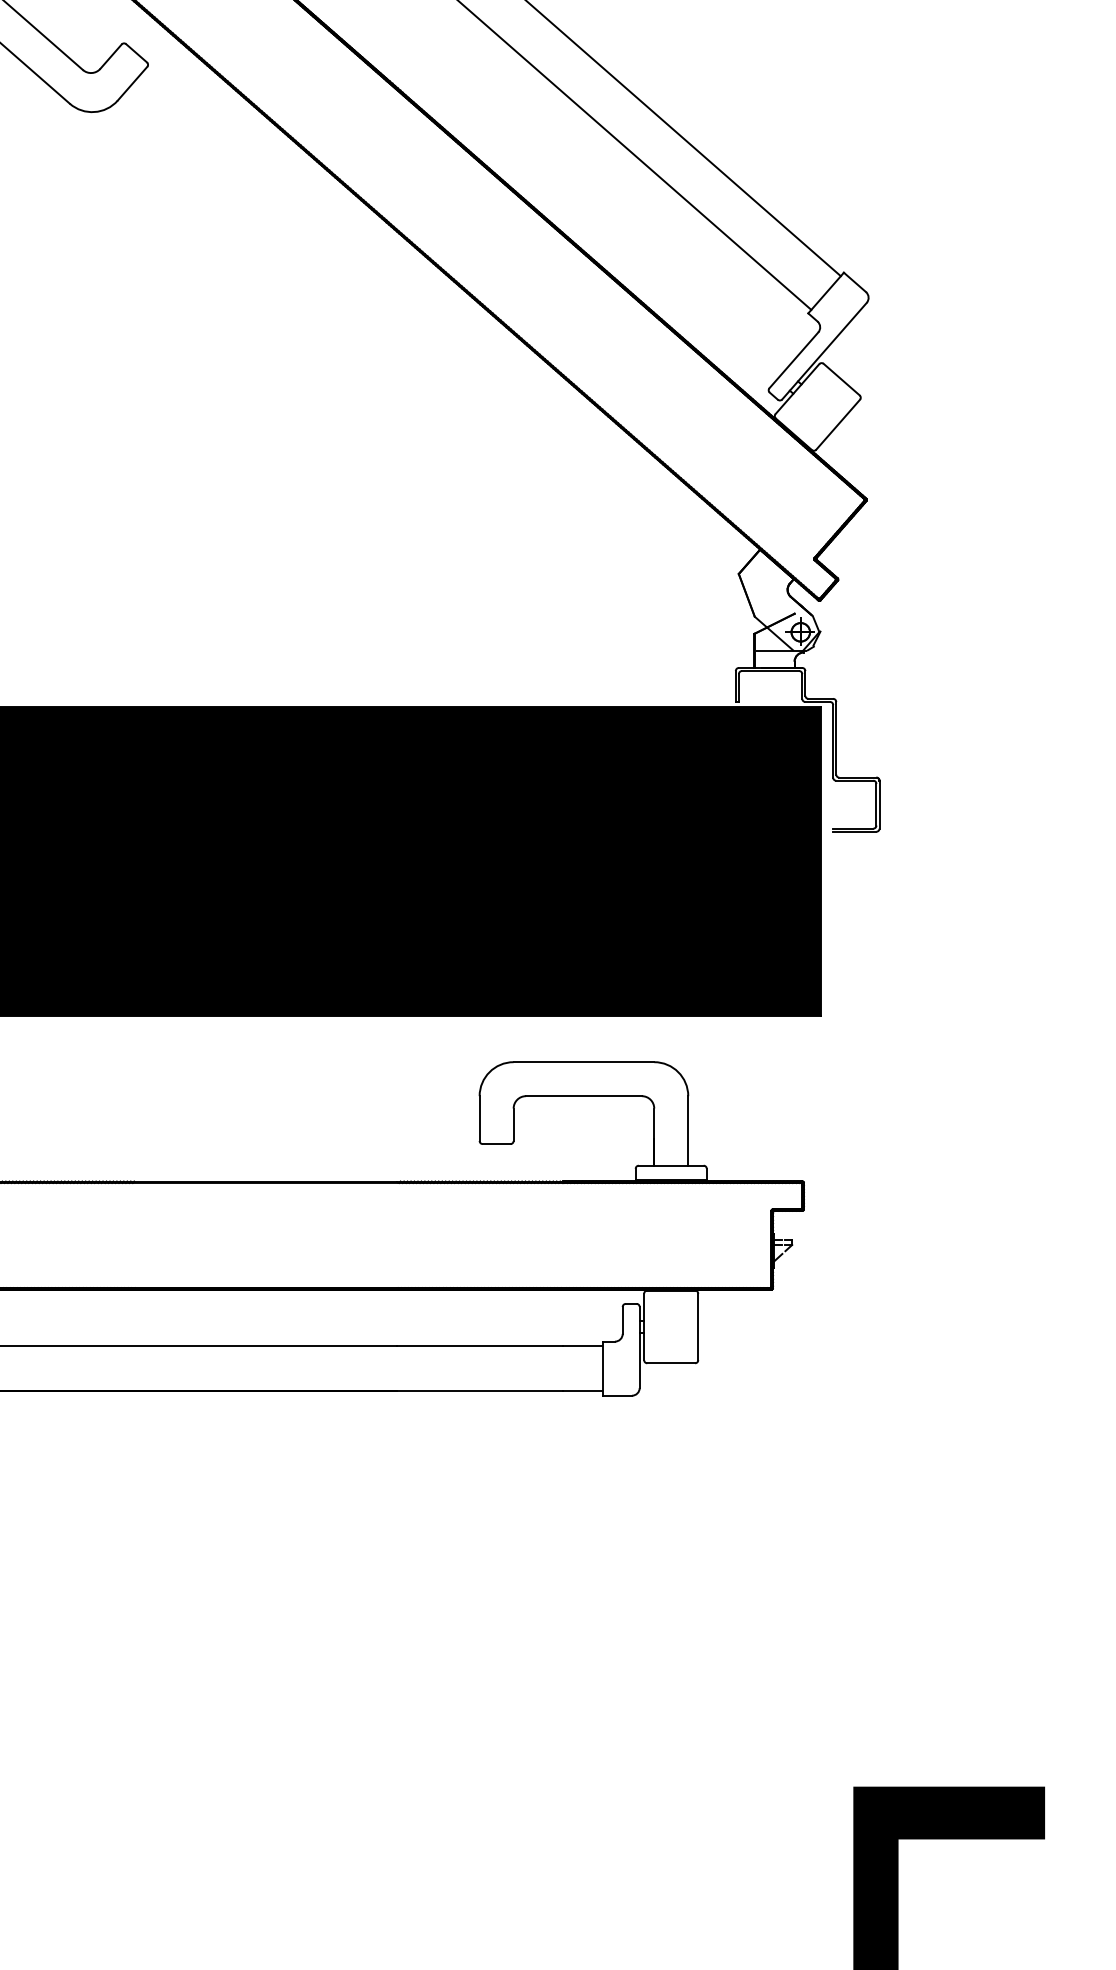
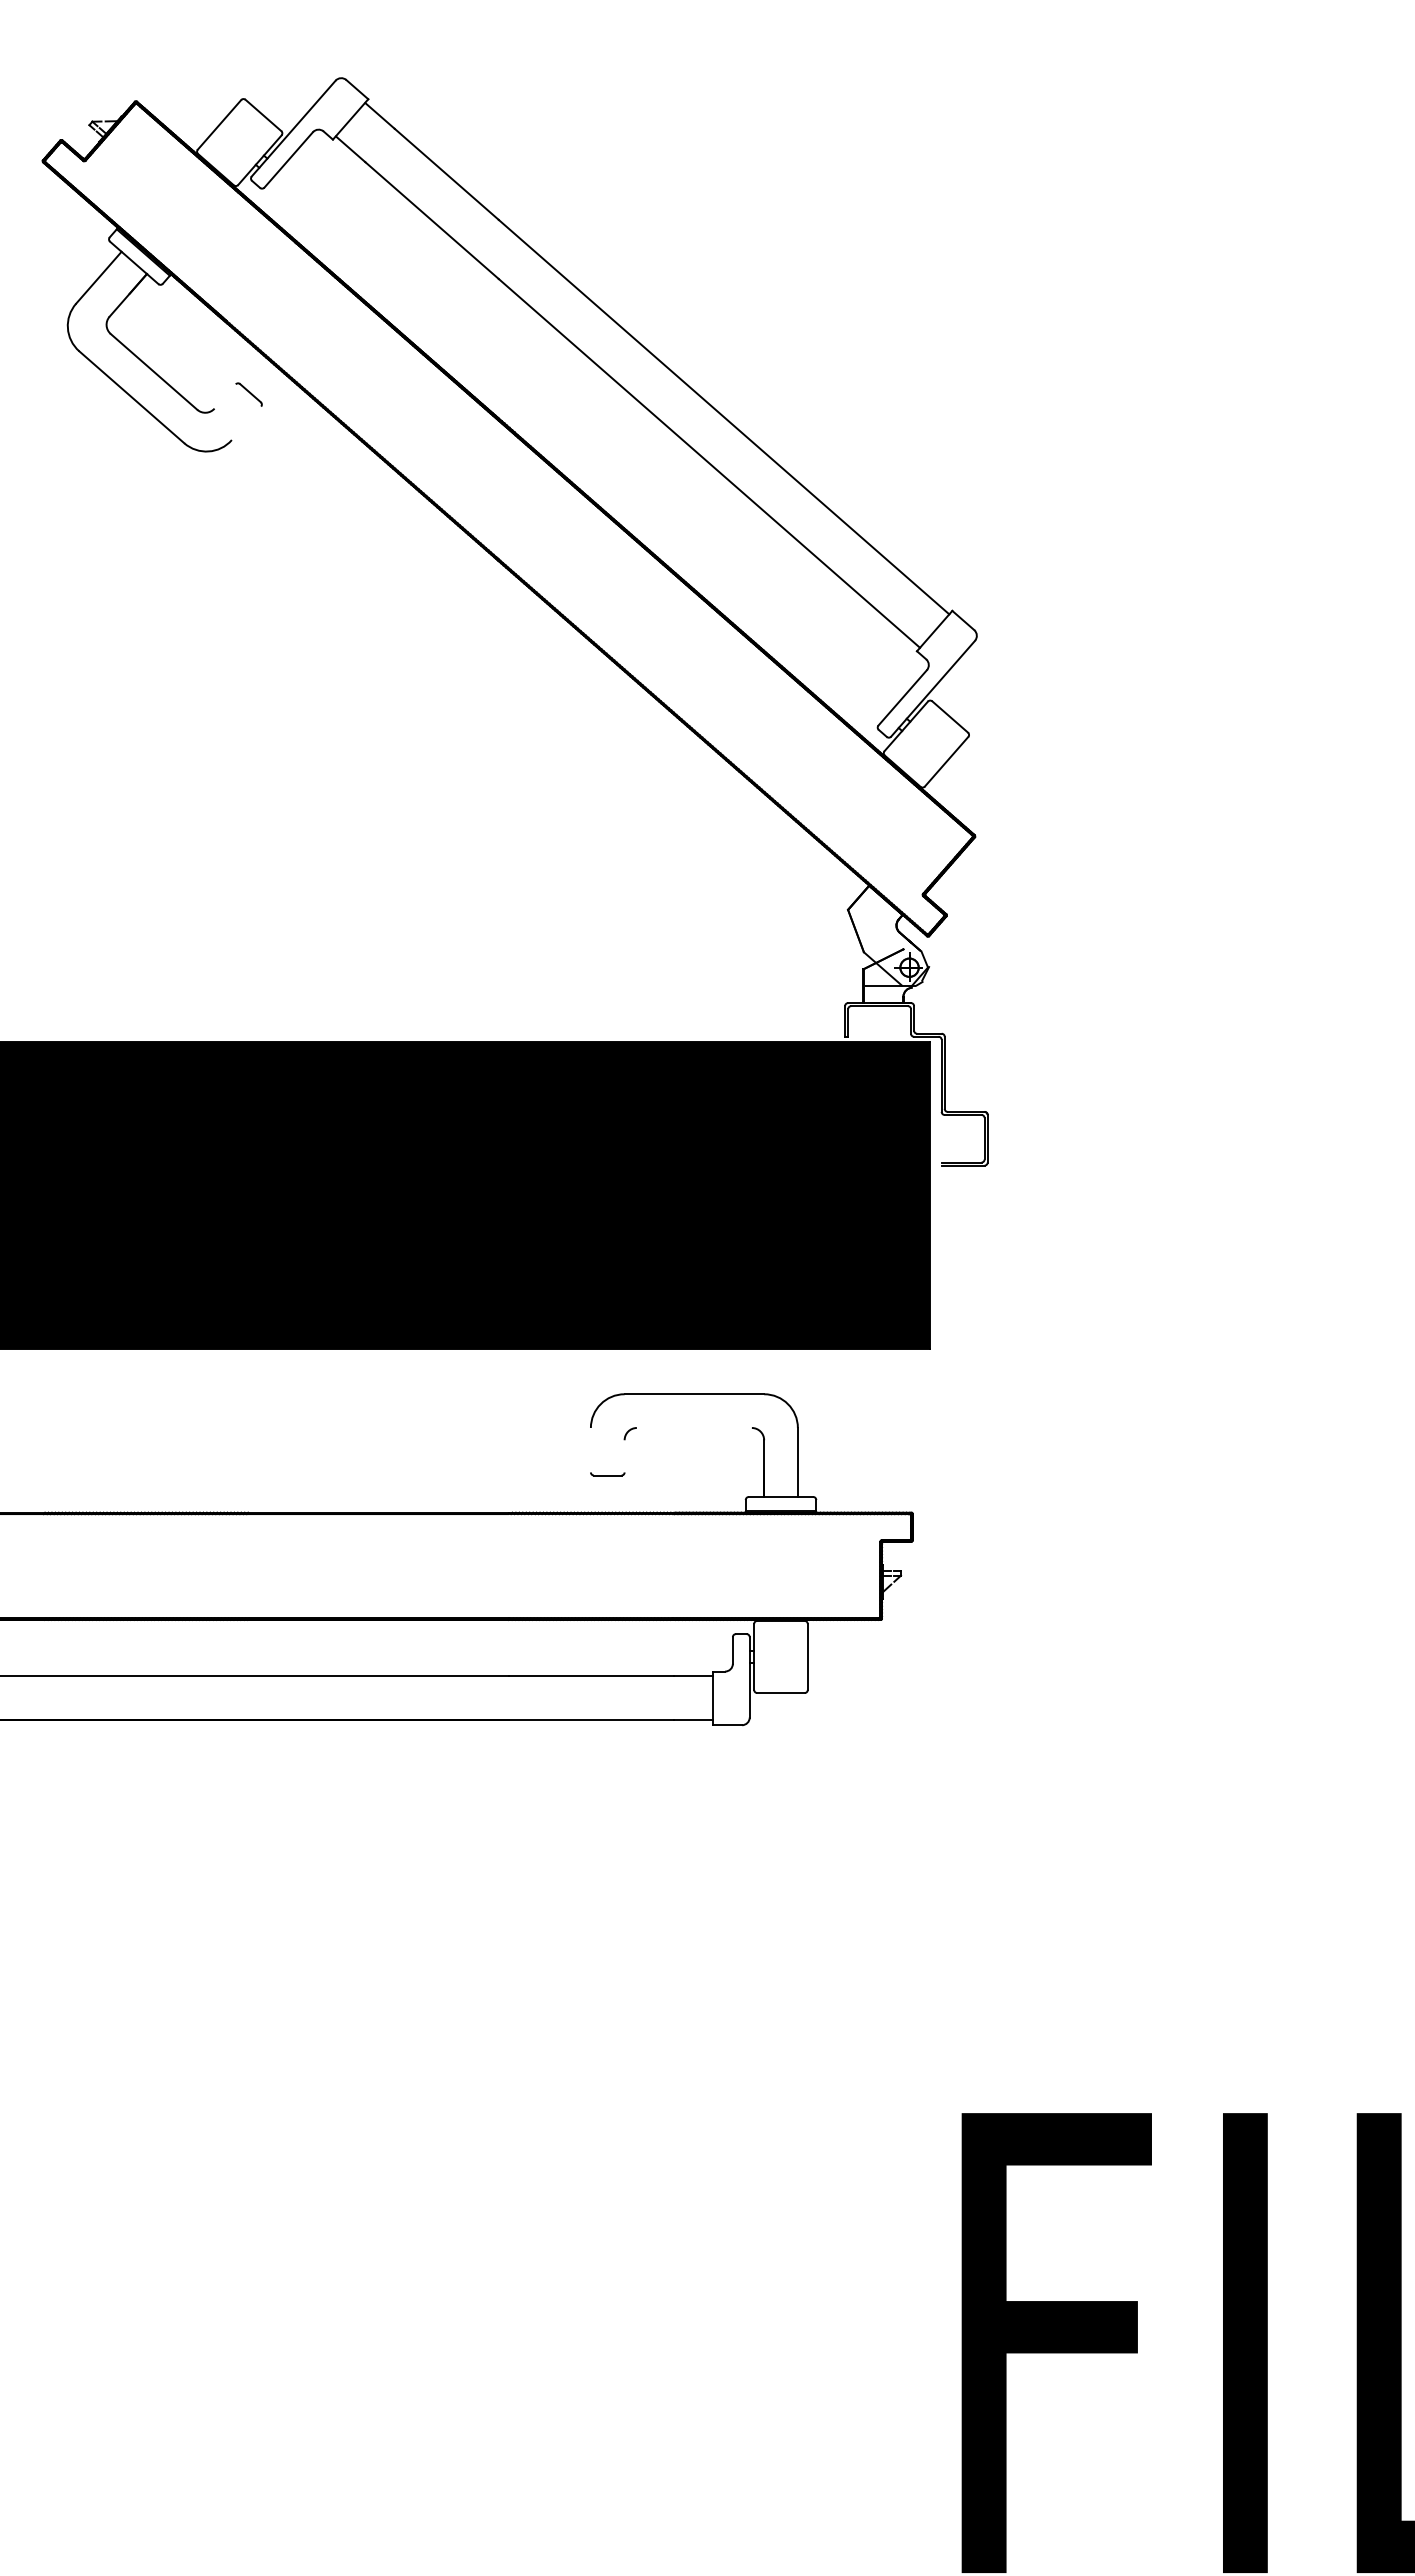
line: (110, 56) -> (224, 396), removed
line: (132, 83) -> (246, 423), removed
line: (583, 1095) -> (693, 1427), removed
line: (479, 1117) -> (590, 1449), removed
line: (513, 1124) -> (624, 1456), removed

